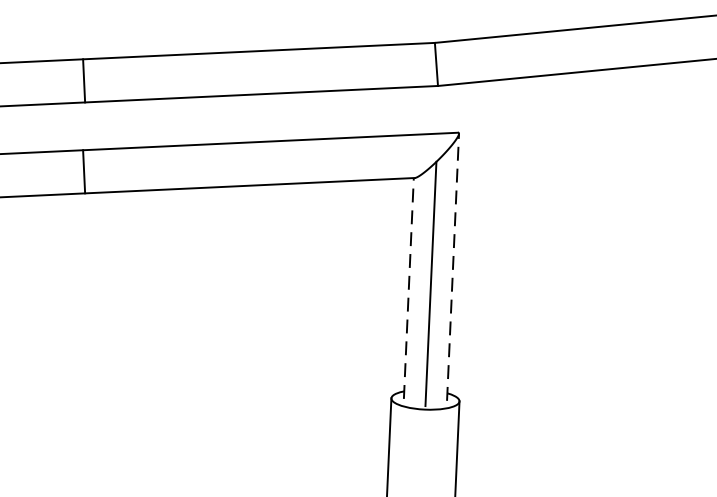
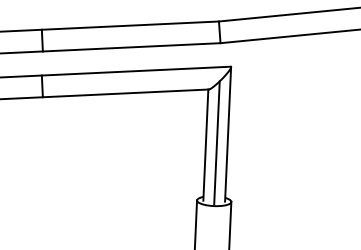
line: (453, 265) -> (228, 133), dashed -> solid
line: (408, 289) -> (205, 145), dashed -> solid

